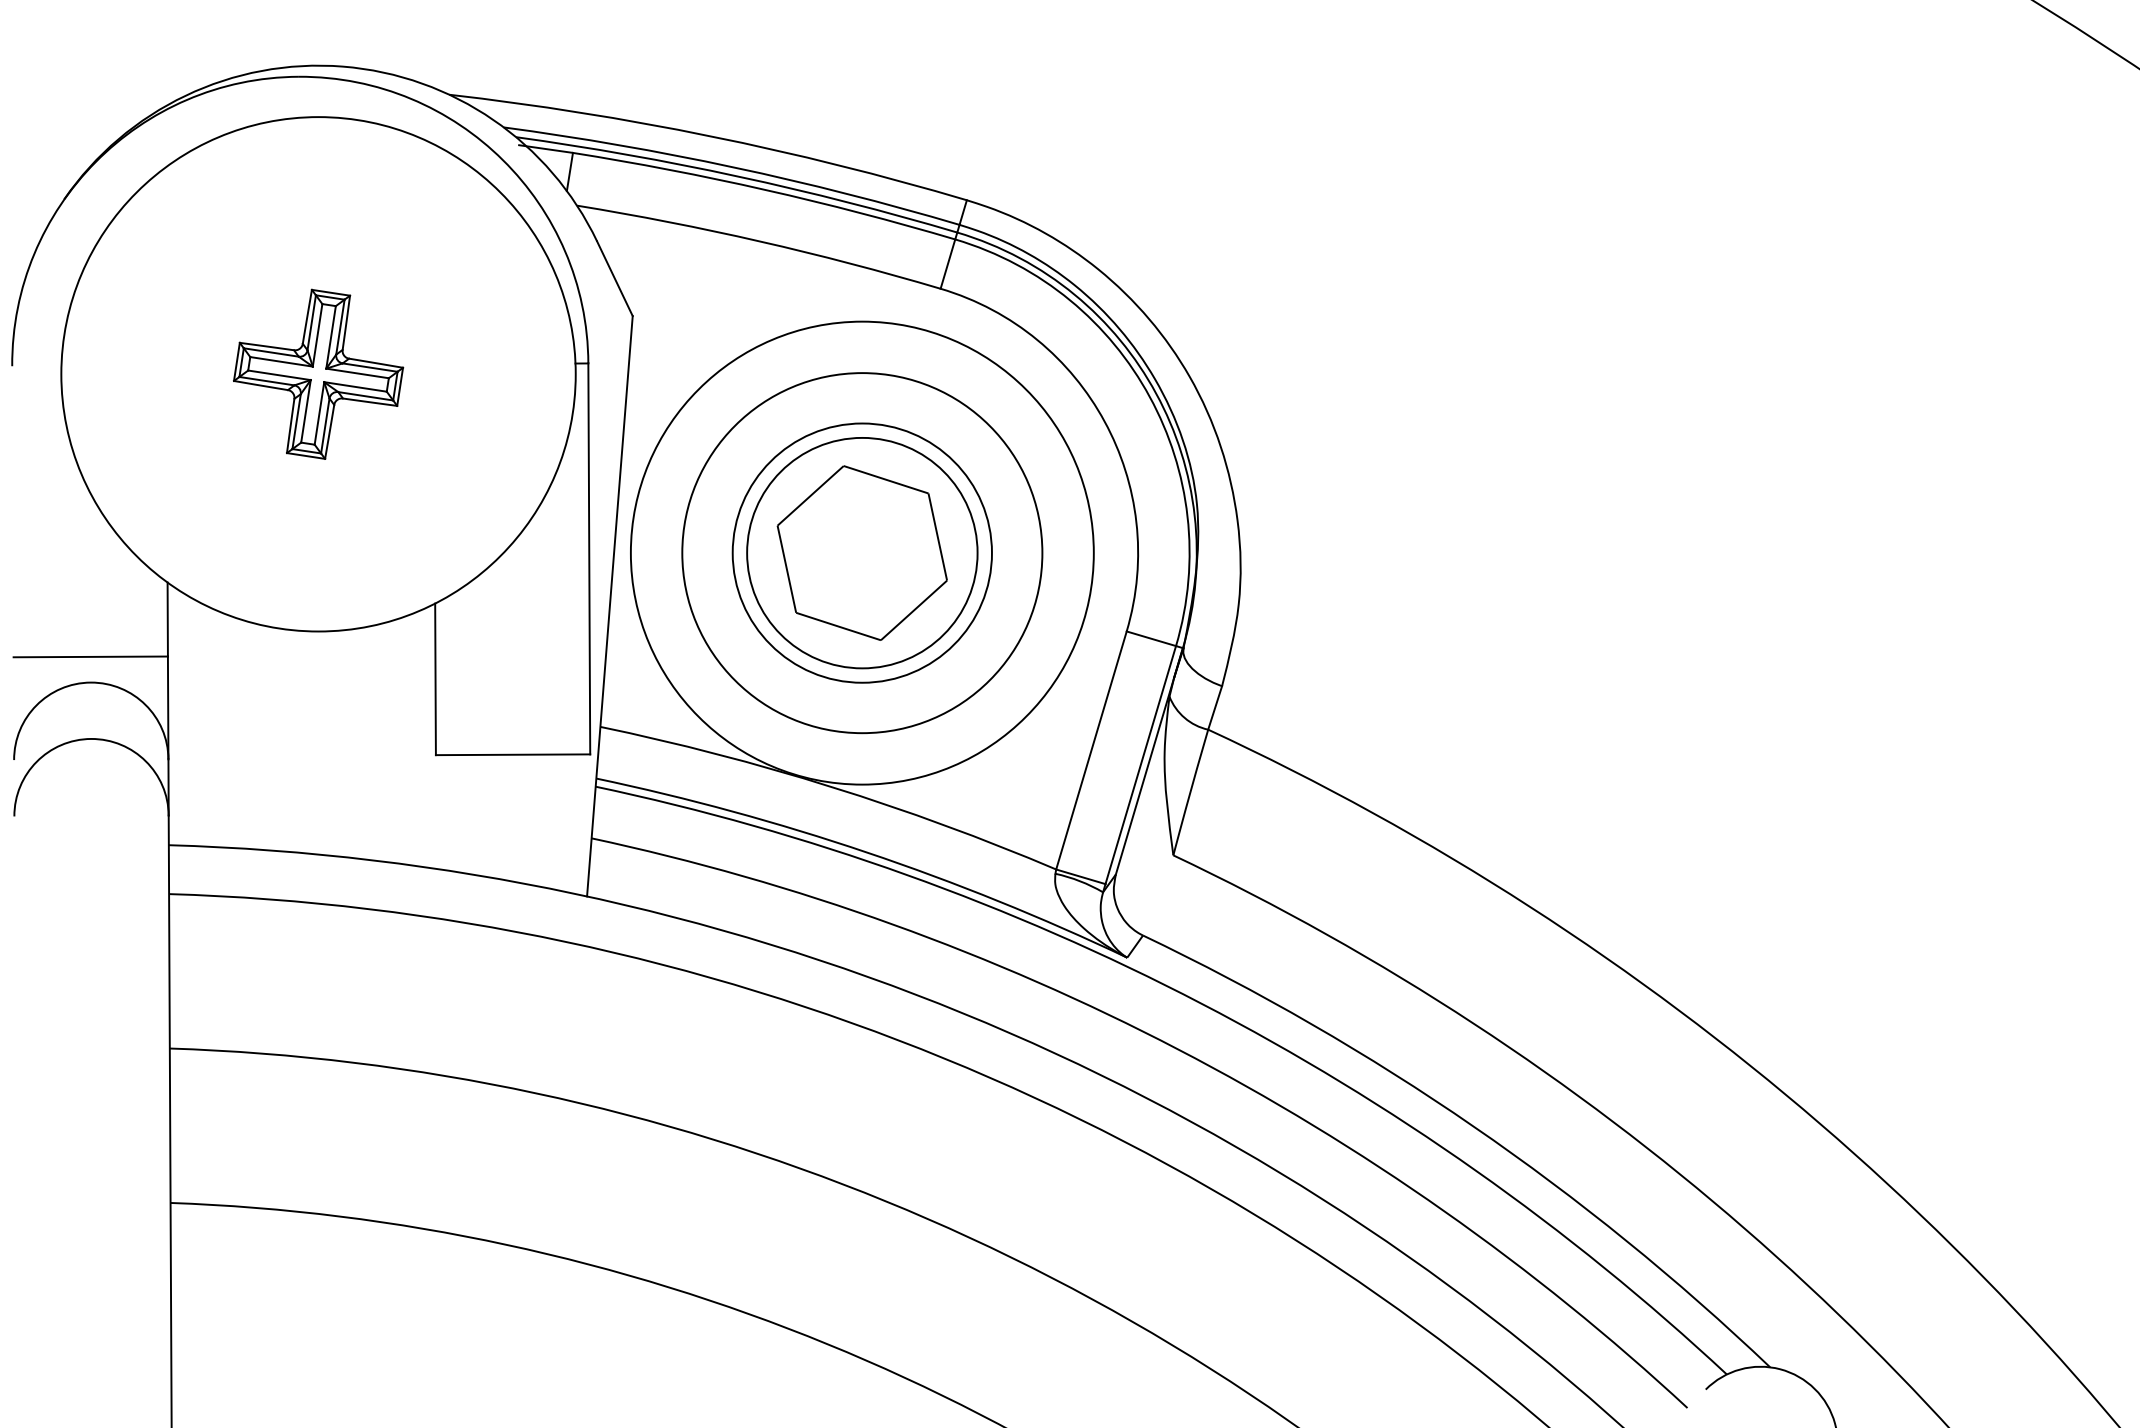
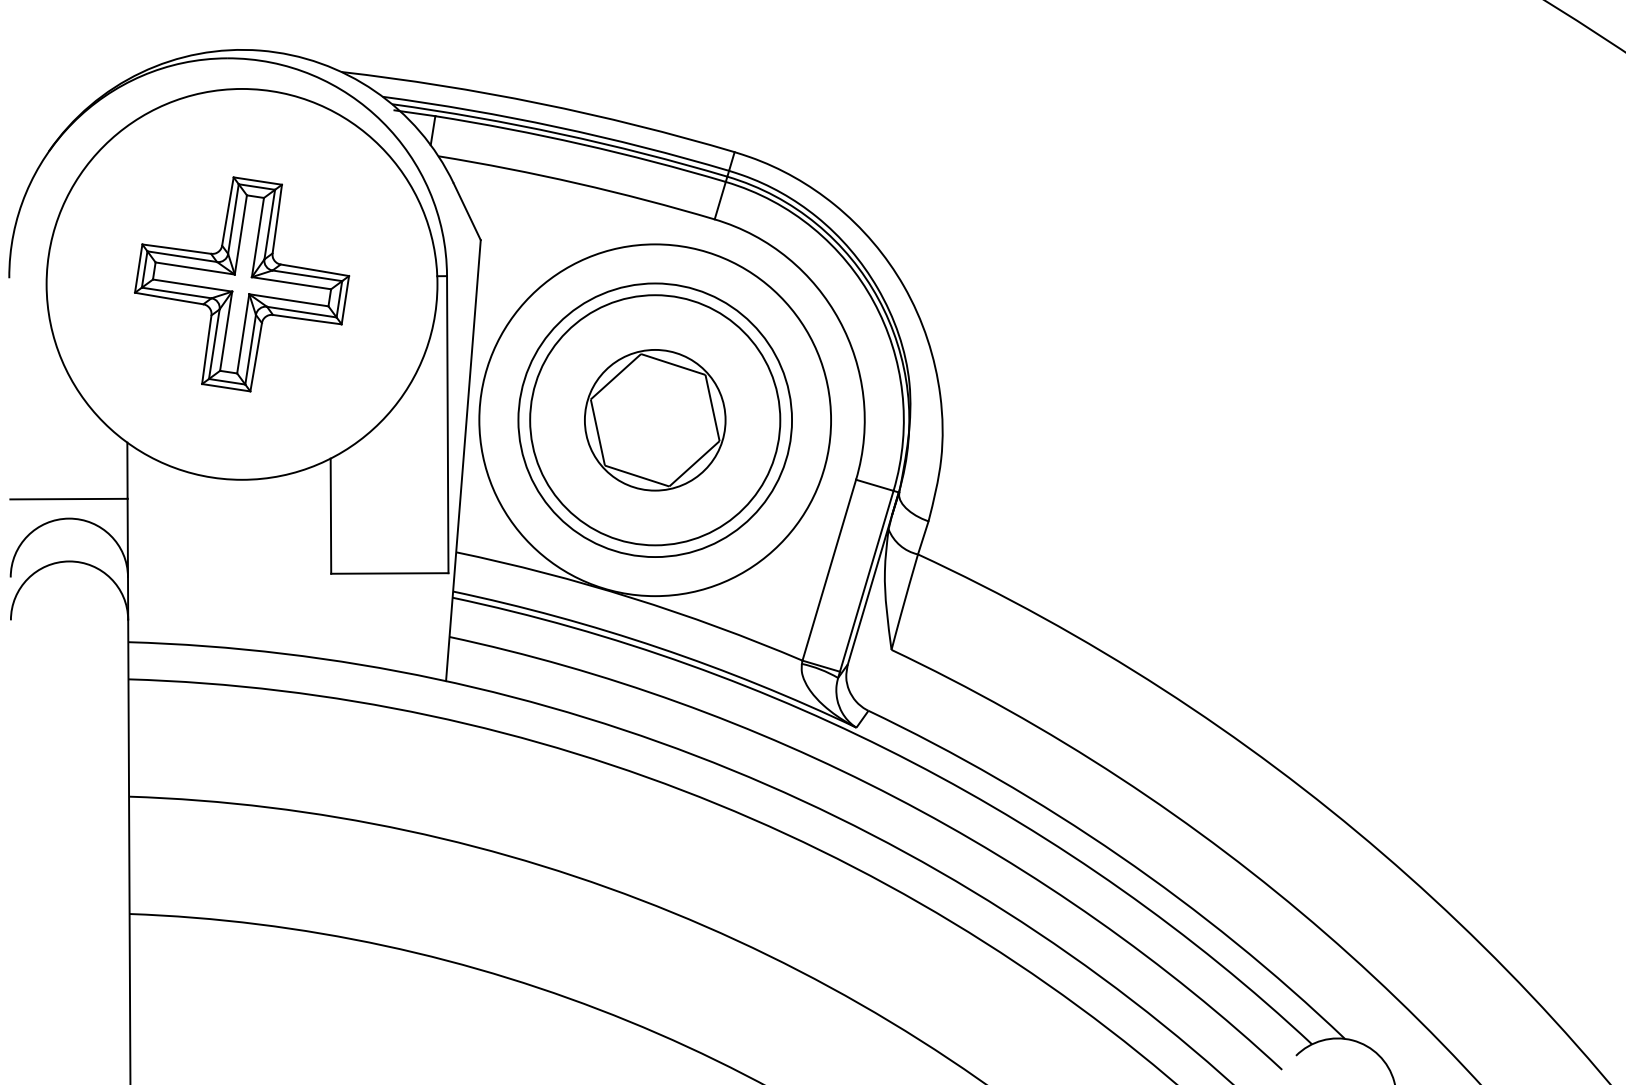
part: (318, 374) -> (242, 284), size x1.67
circle: (861, 552) -> (654, 419), size x0.71
circle: (861, 552) -> (654, 419), size x1.43

